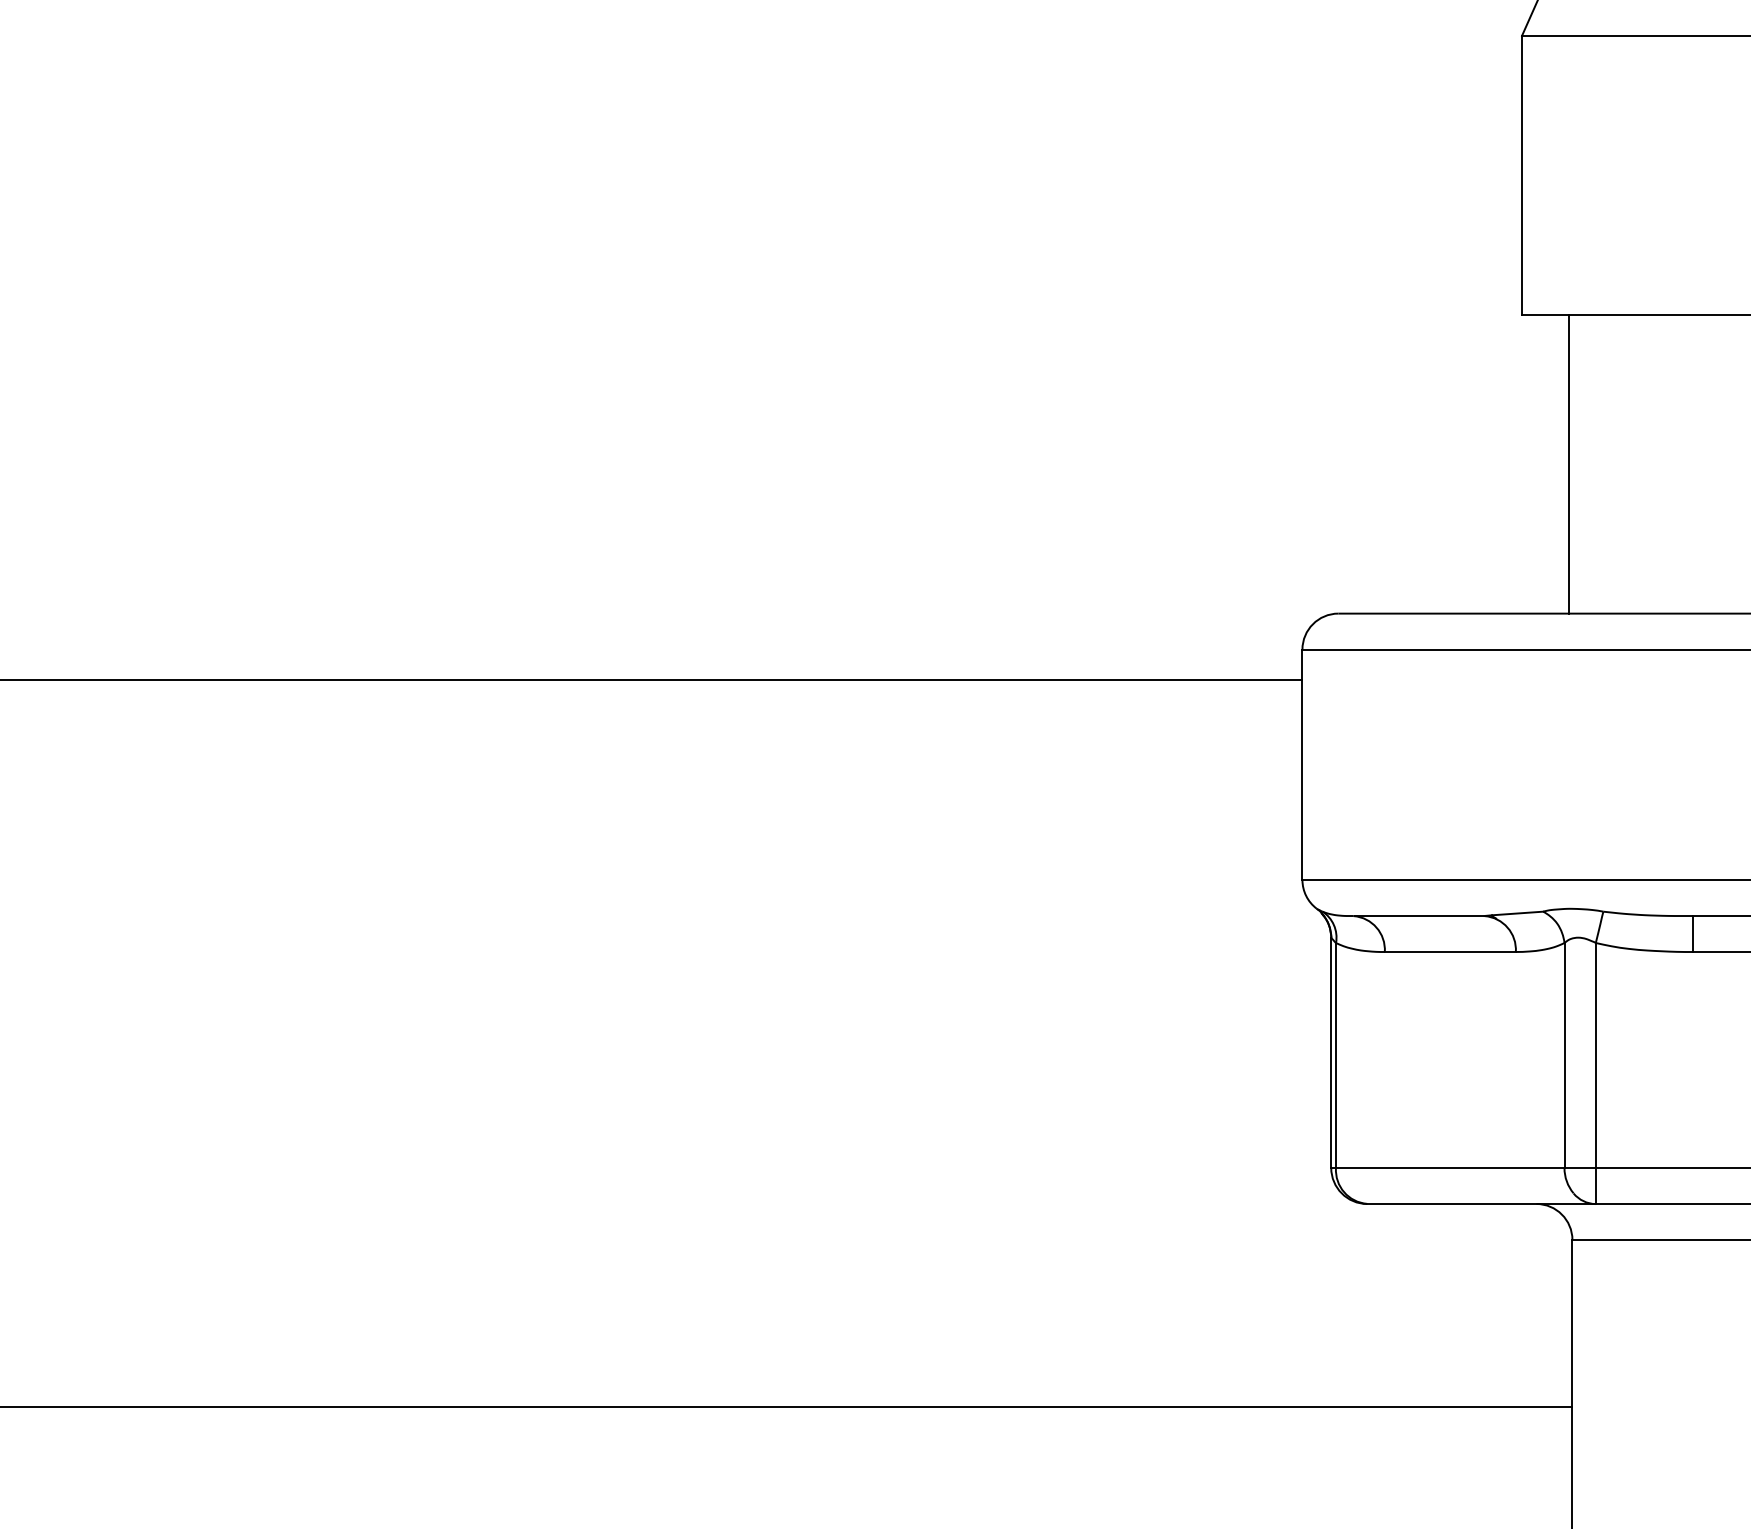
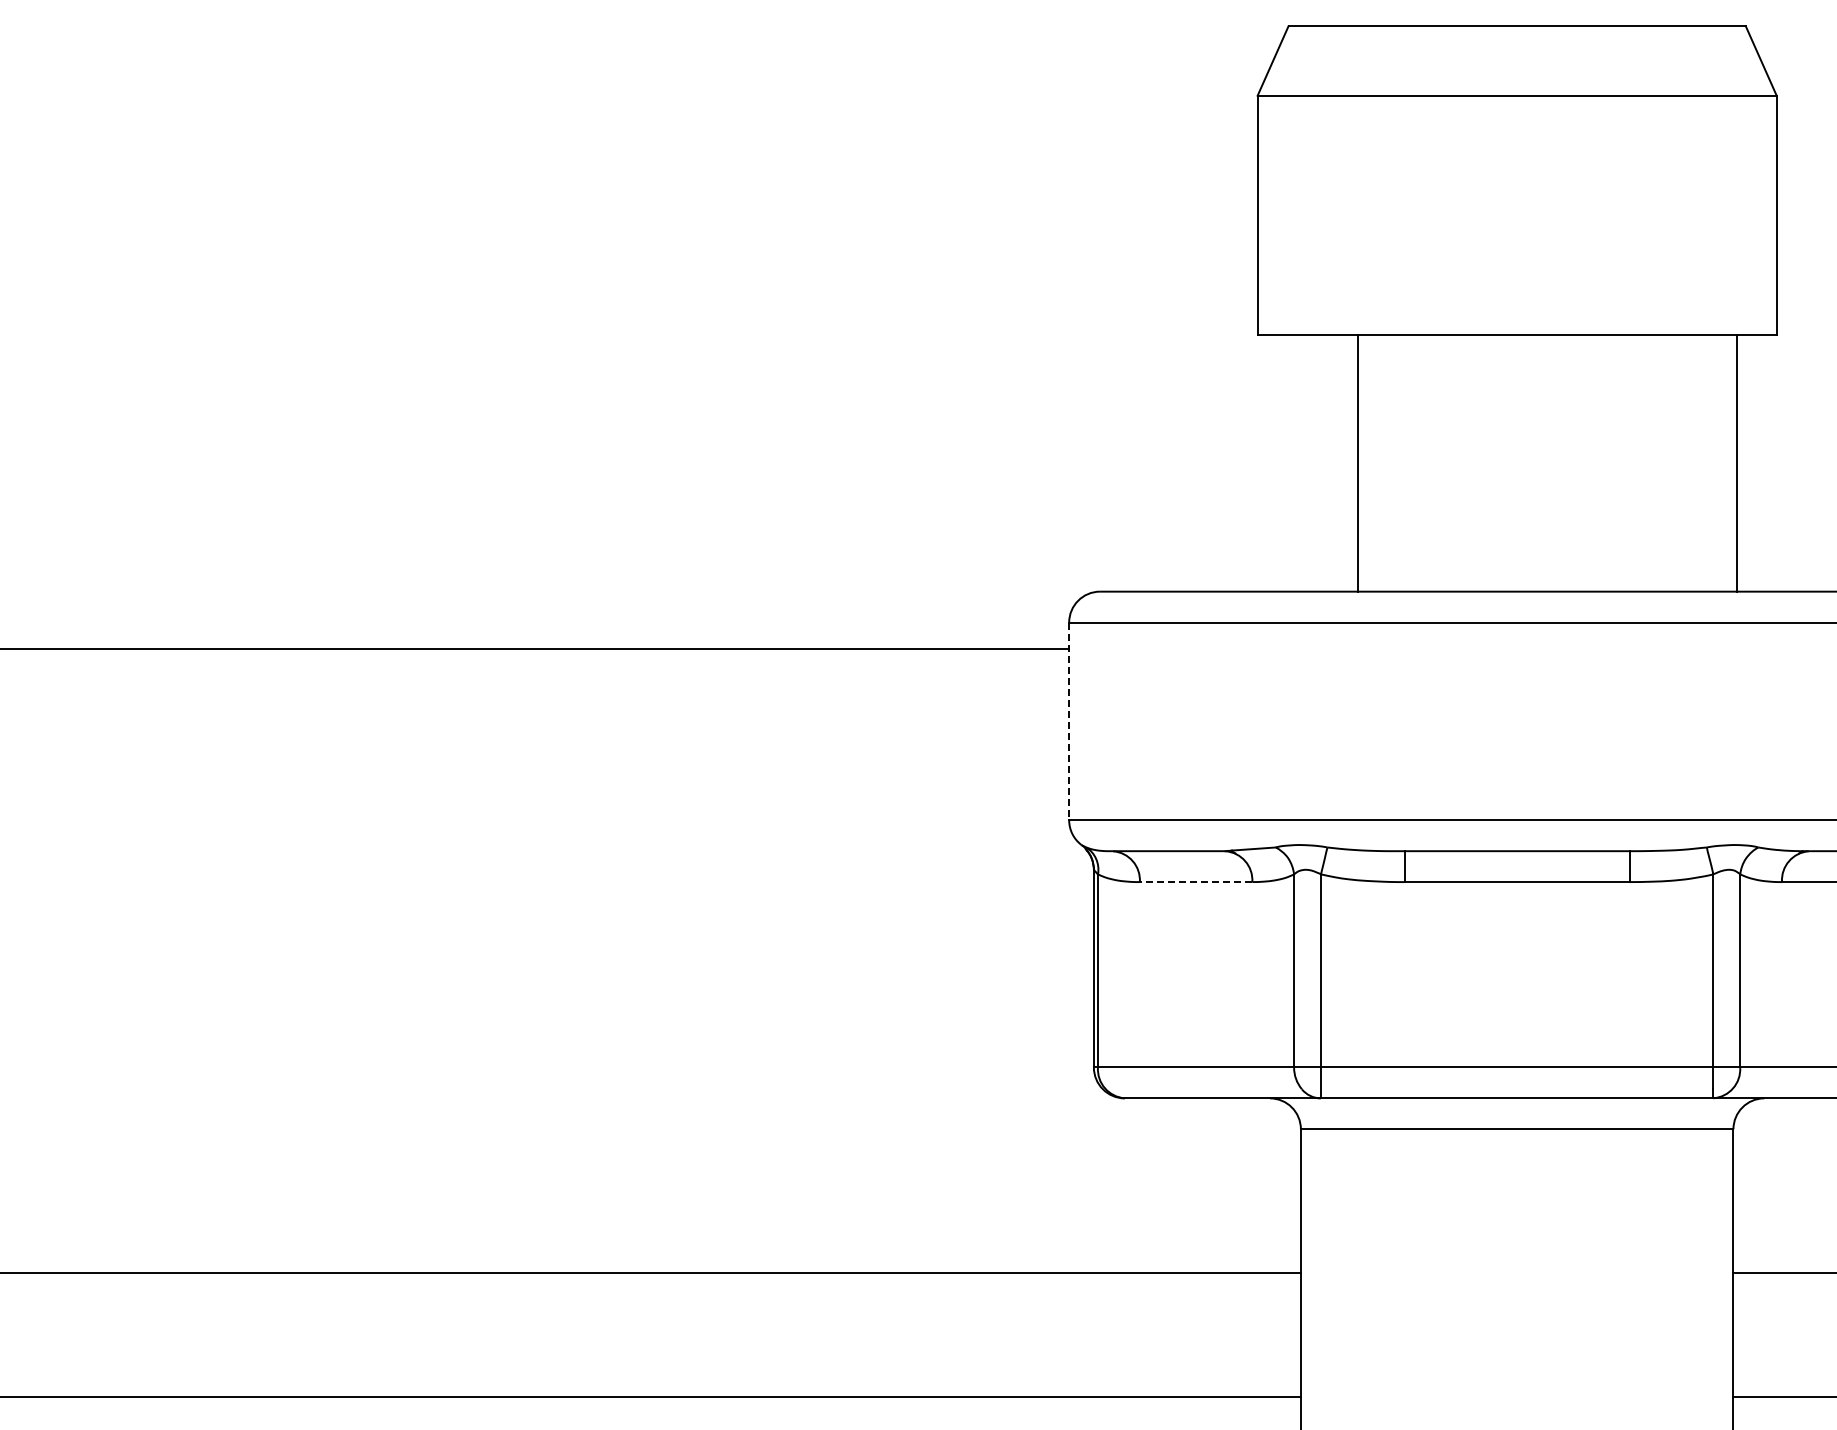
line: (1568, 464) -> (1357, 463), moved
line: (1302, 764) -> (1069, 721), solid -> dashed
line: (1449, 952) -> (1195, 882), solid -> dashed

